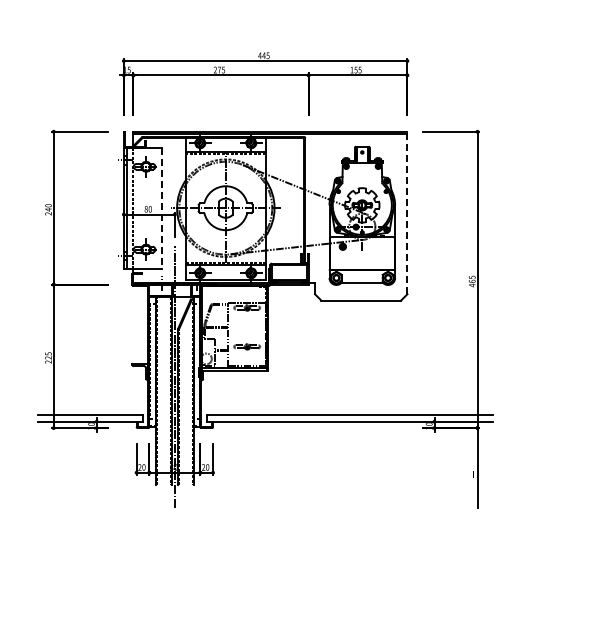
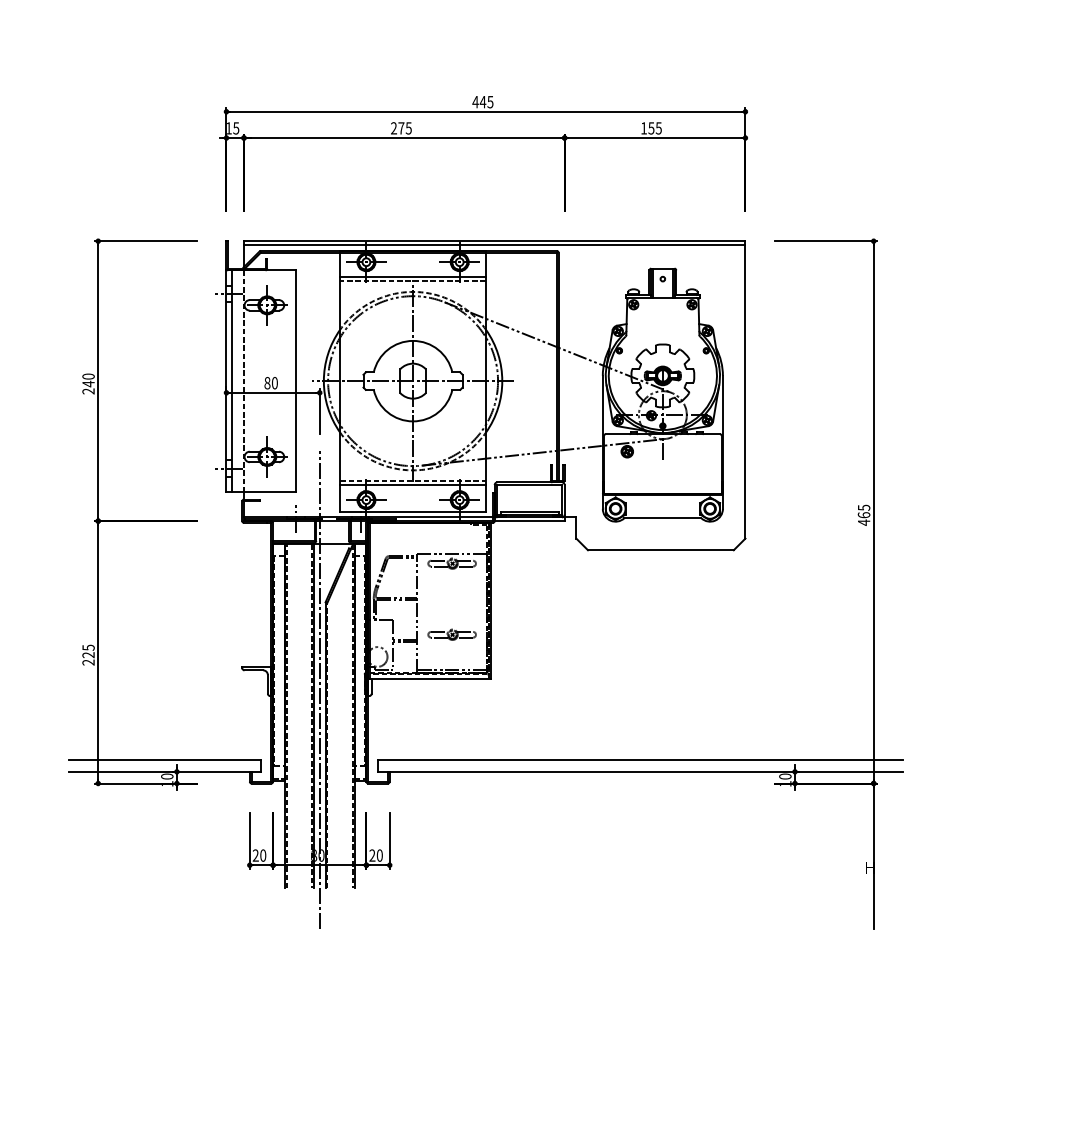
line: (162, 208) -> (297, 381), dashed -> solid
line: (407, 212) -> (745, 388), dashed -> solid

